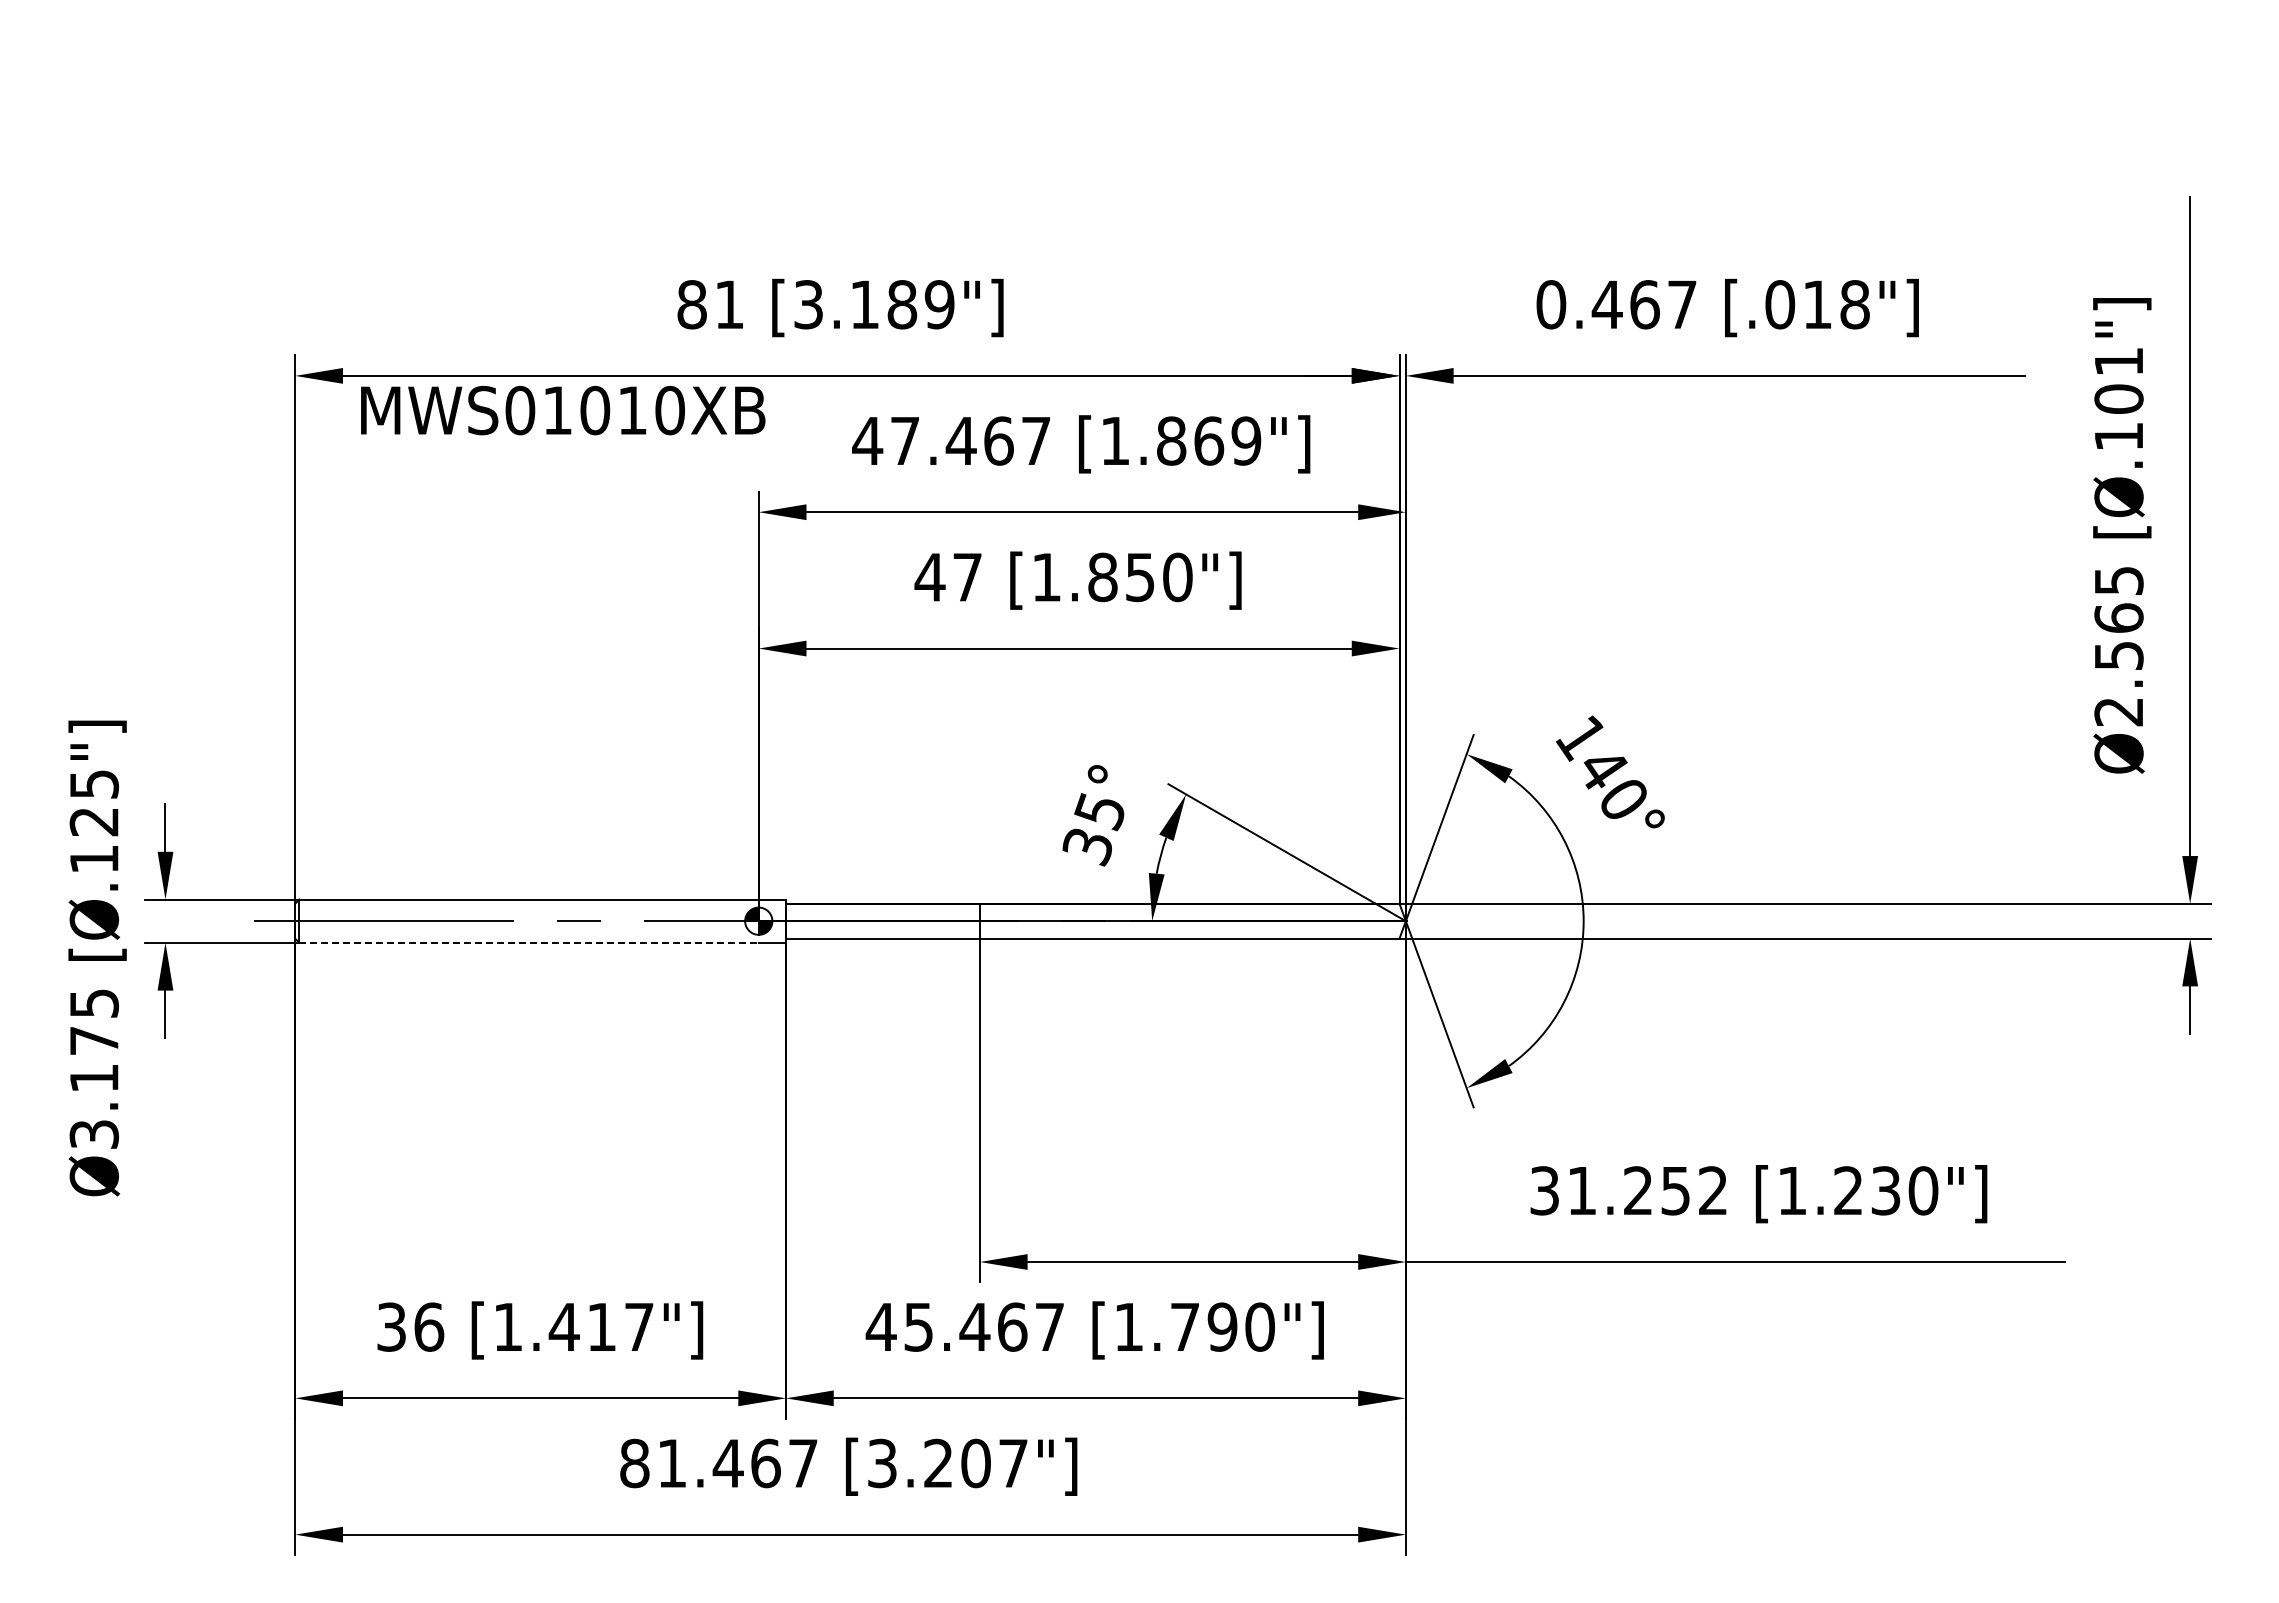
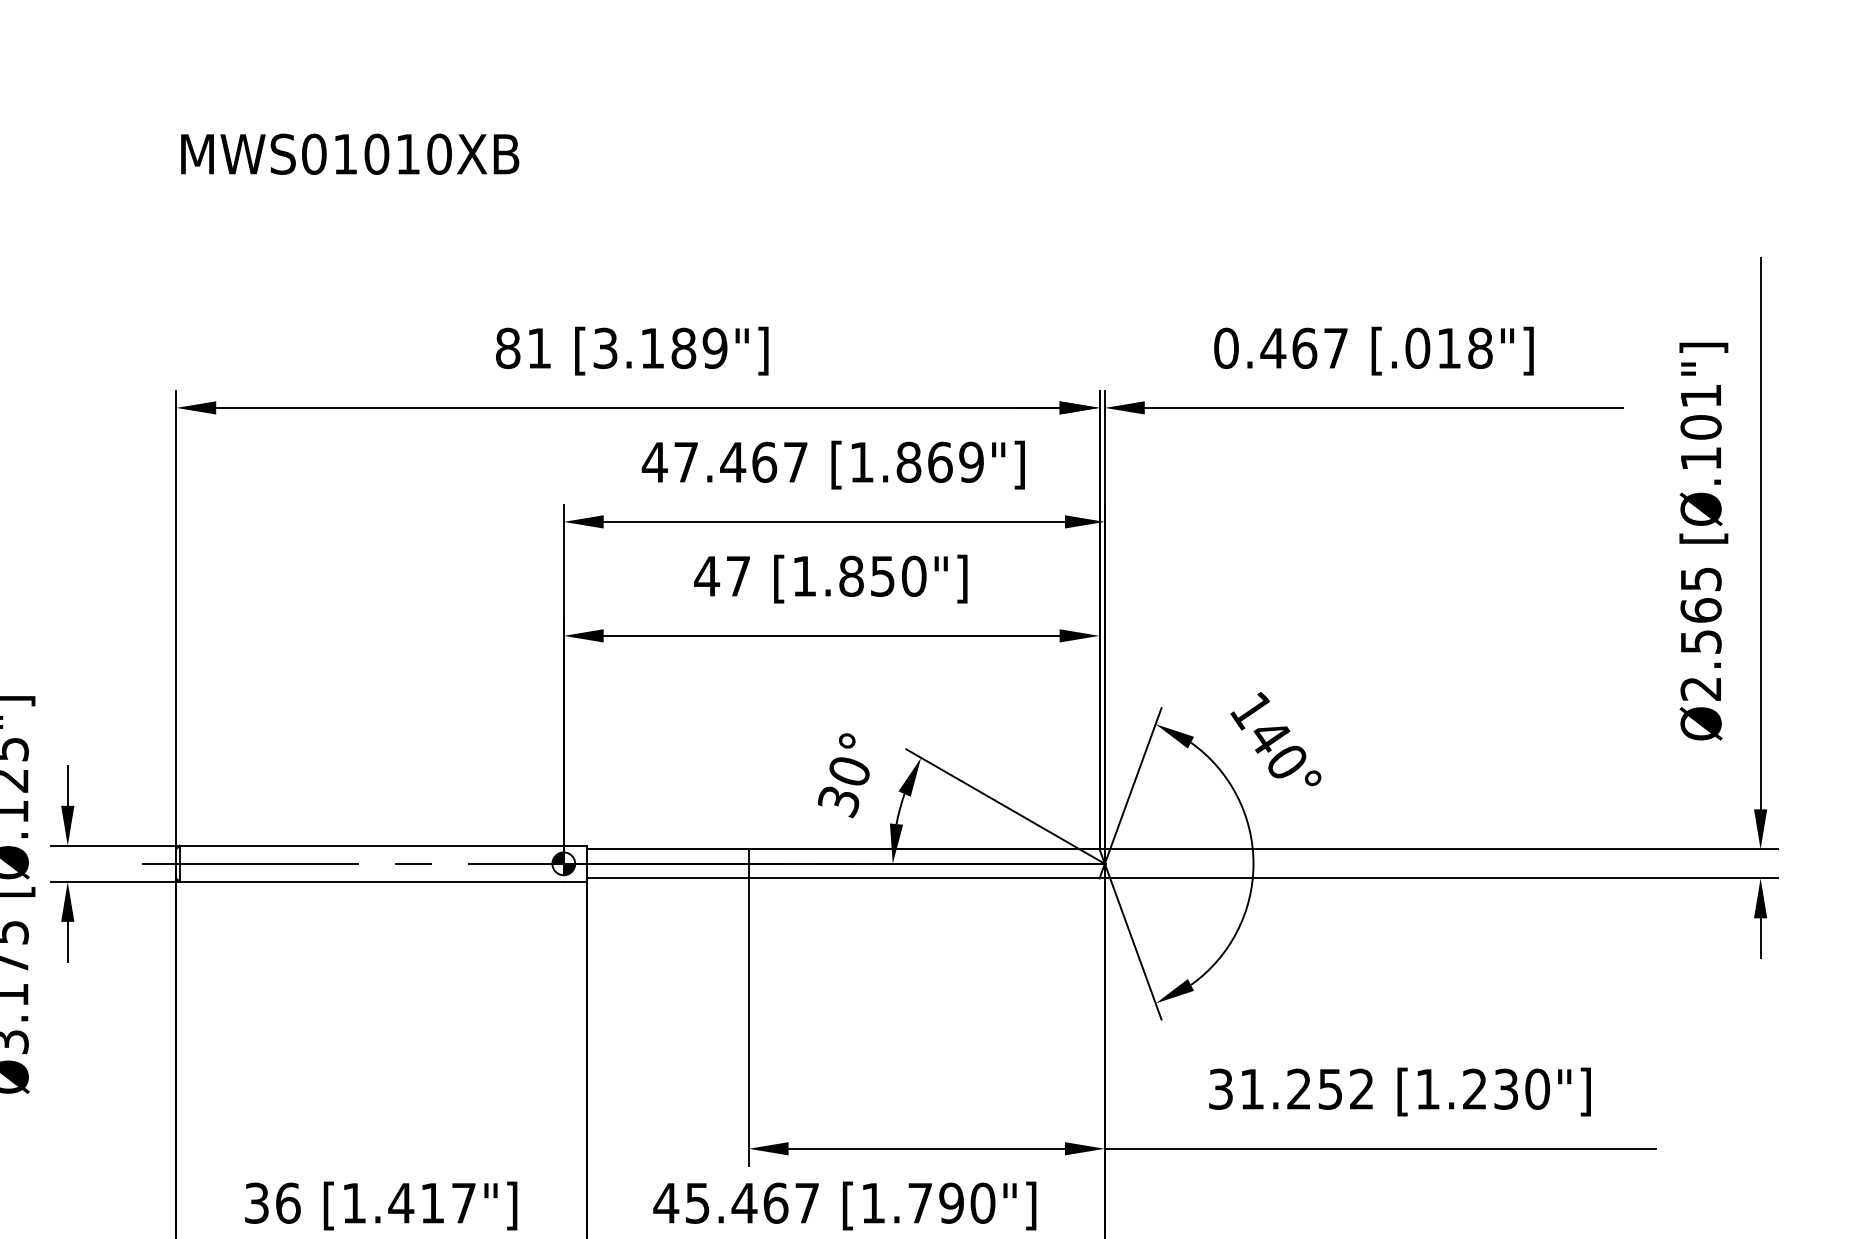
text: (563, 410) -> (350, 154), moved
text: (1099, 812) -> (848, 772), 35° -> 30°
line: (529, 942) -> (372, 881), dashed -> solid

